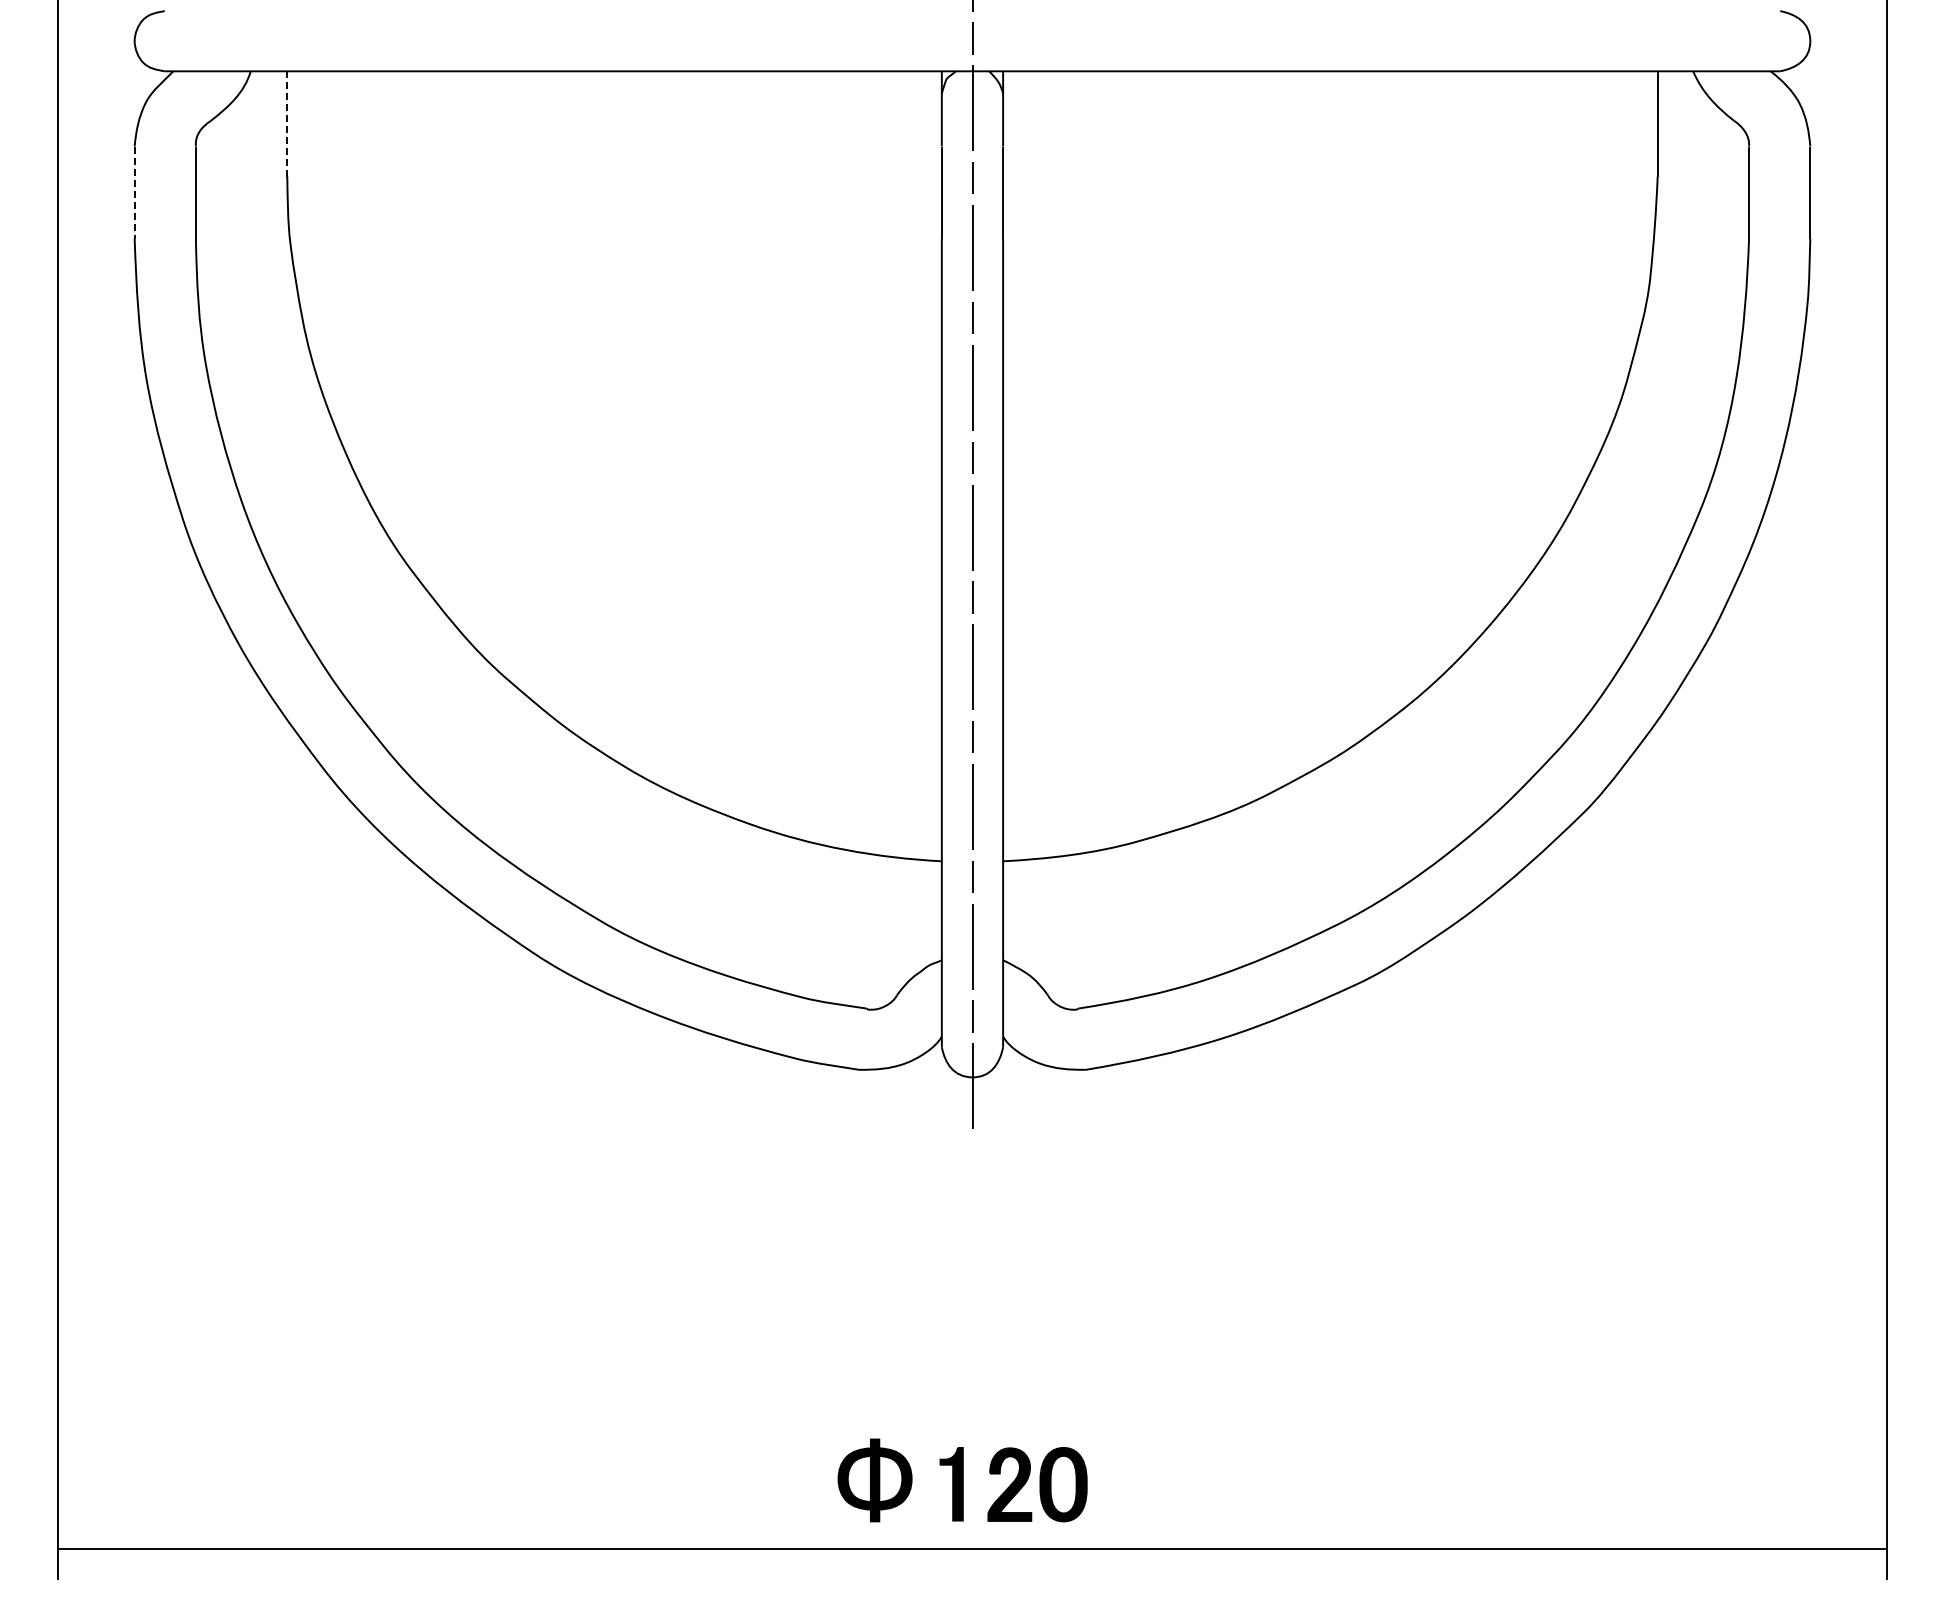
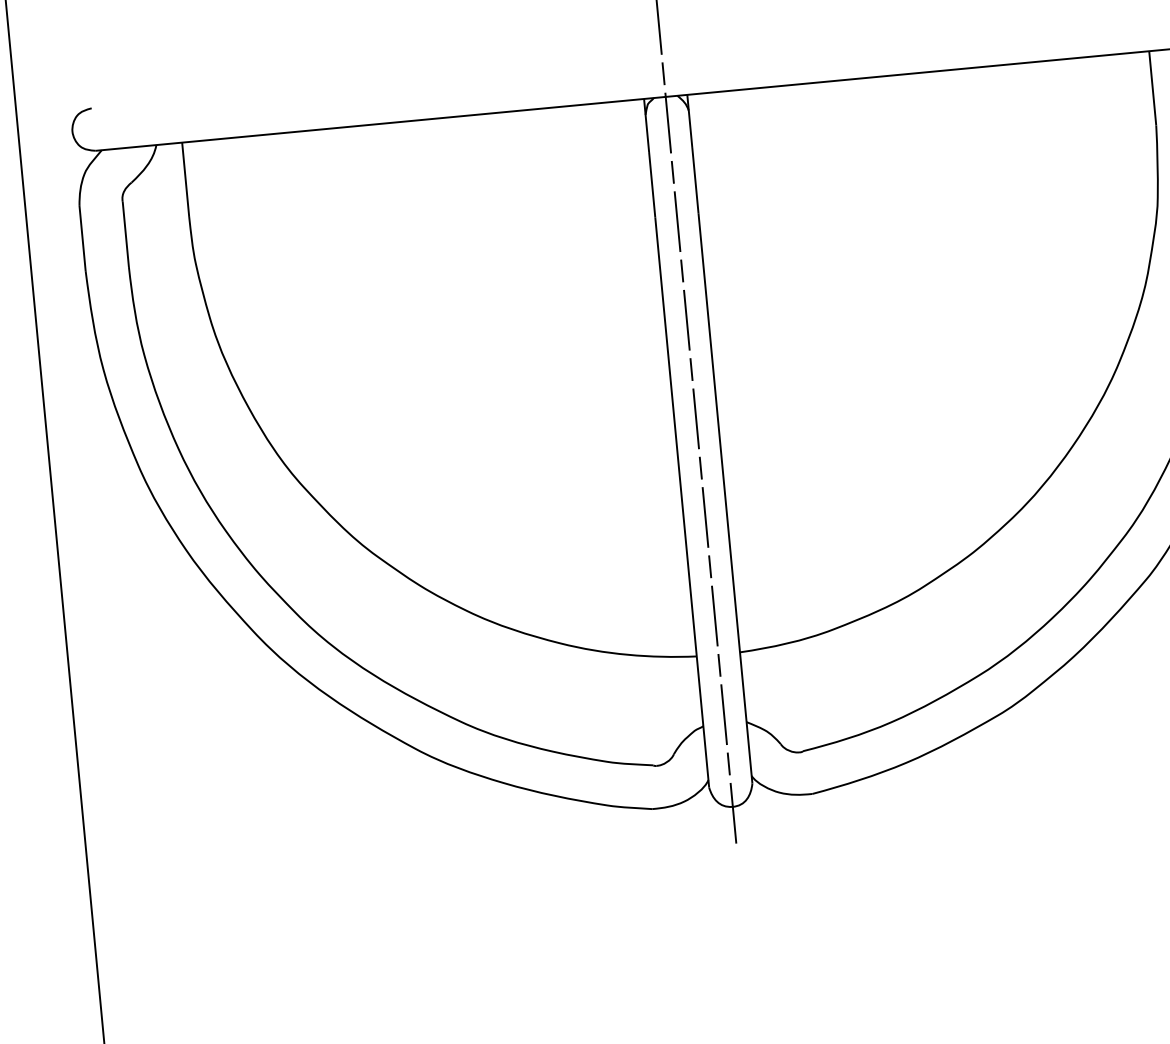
line: (287, 123) -> (185, 179), dashed -> solid
line: (134, 193) -> (82, 239), dashed -> solid

